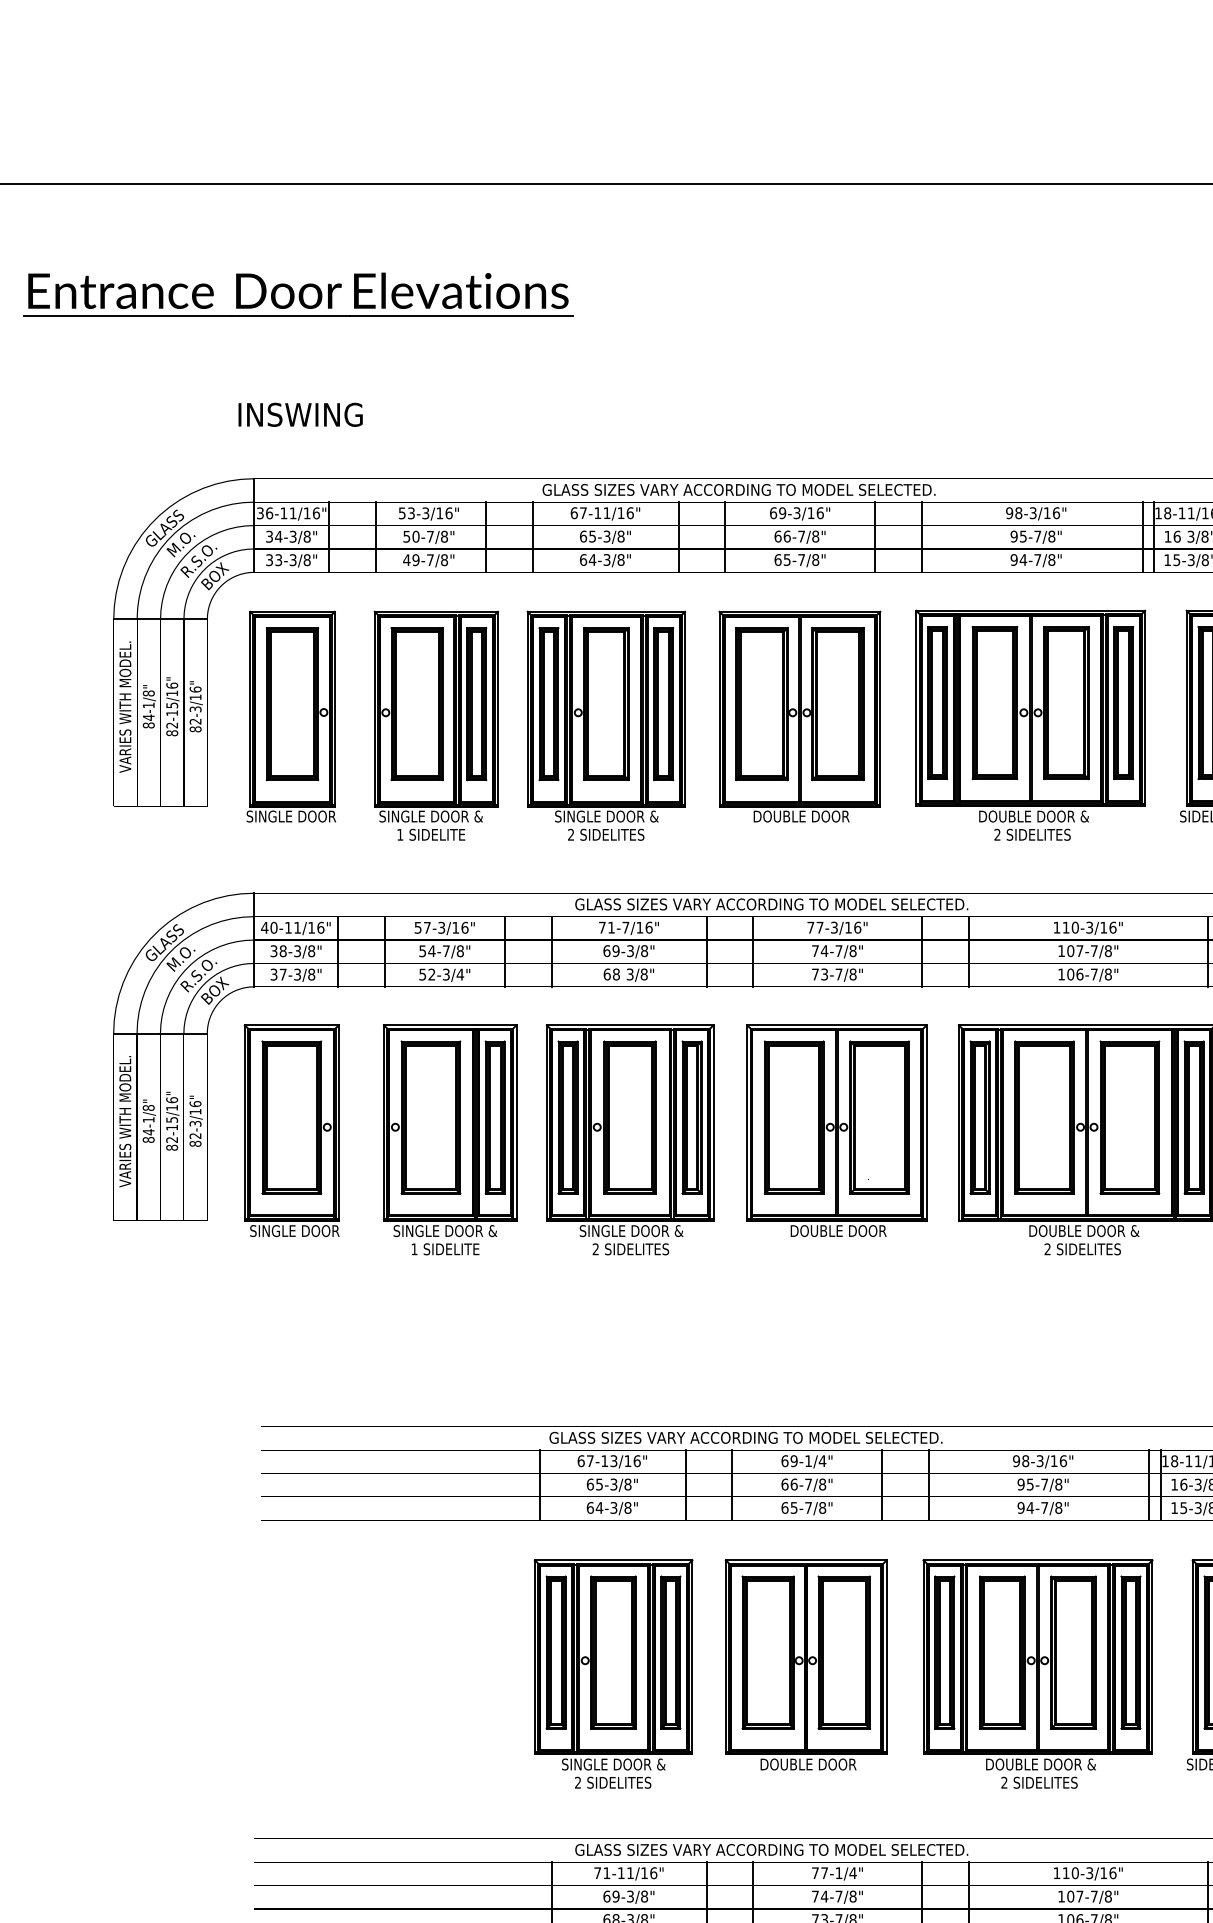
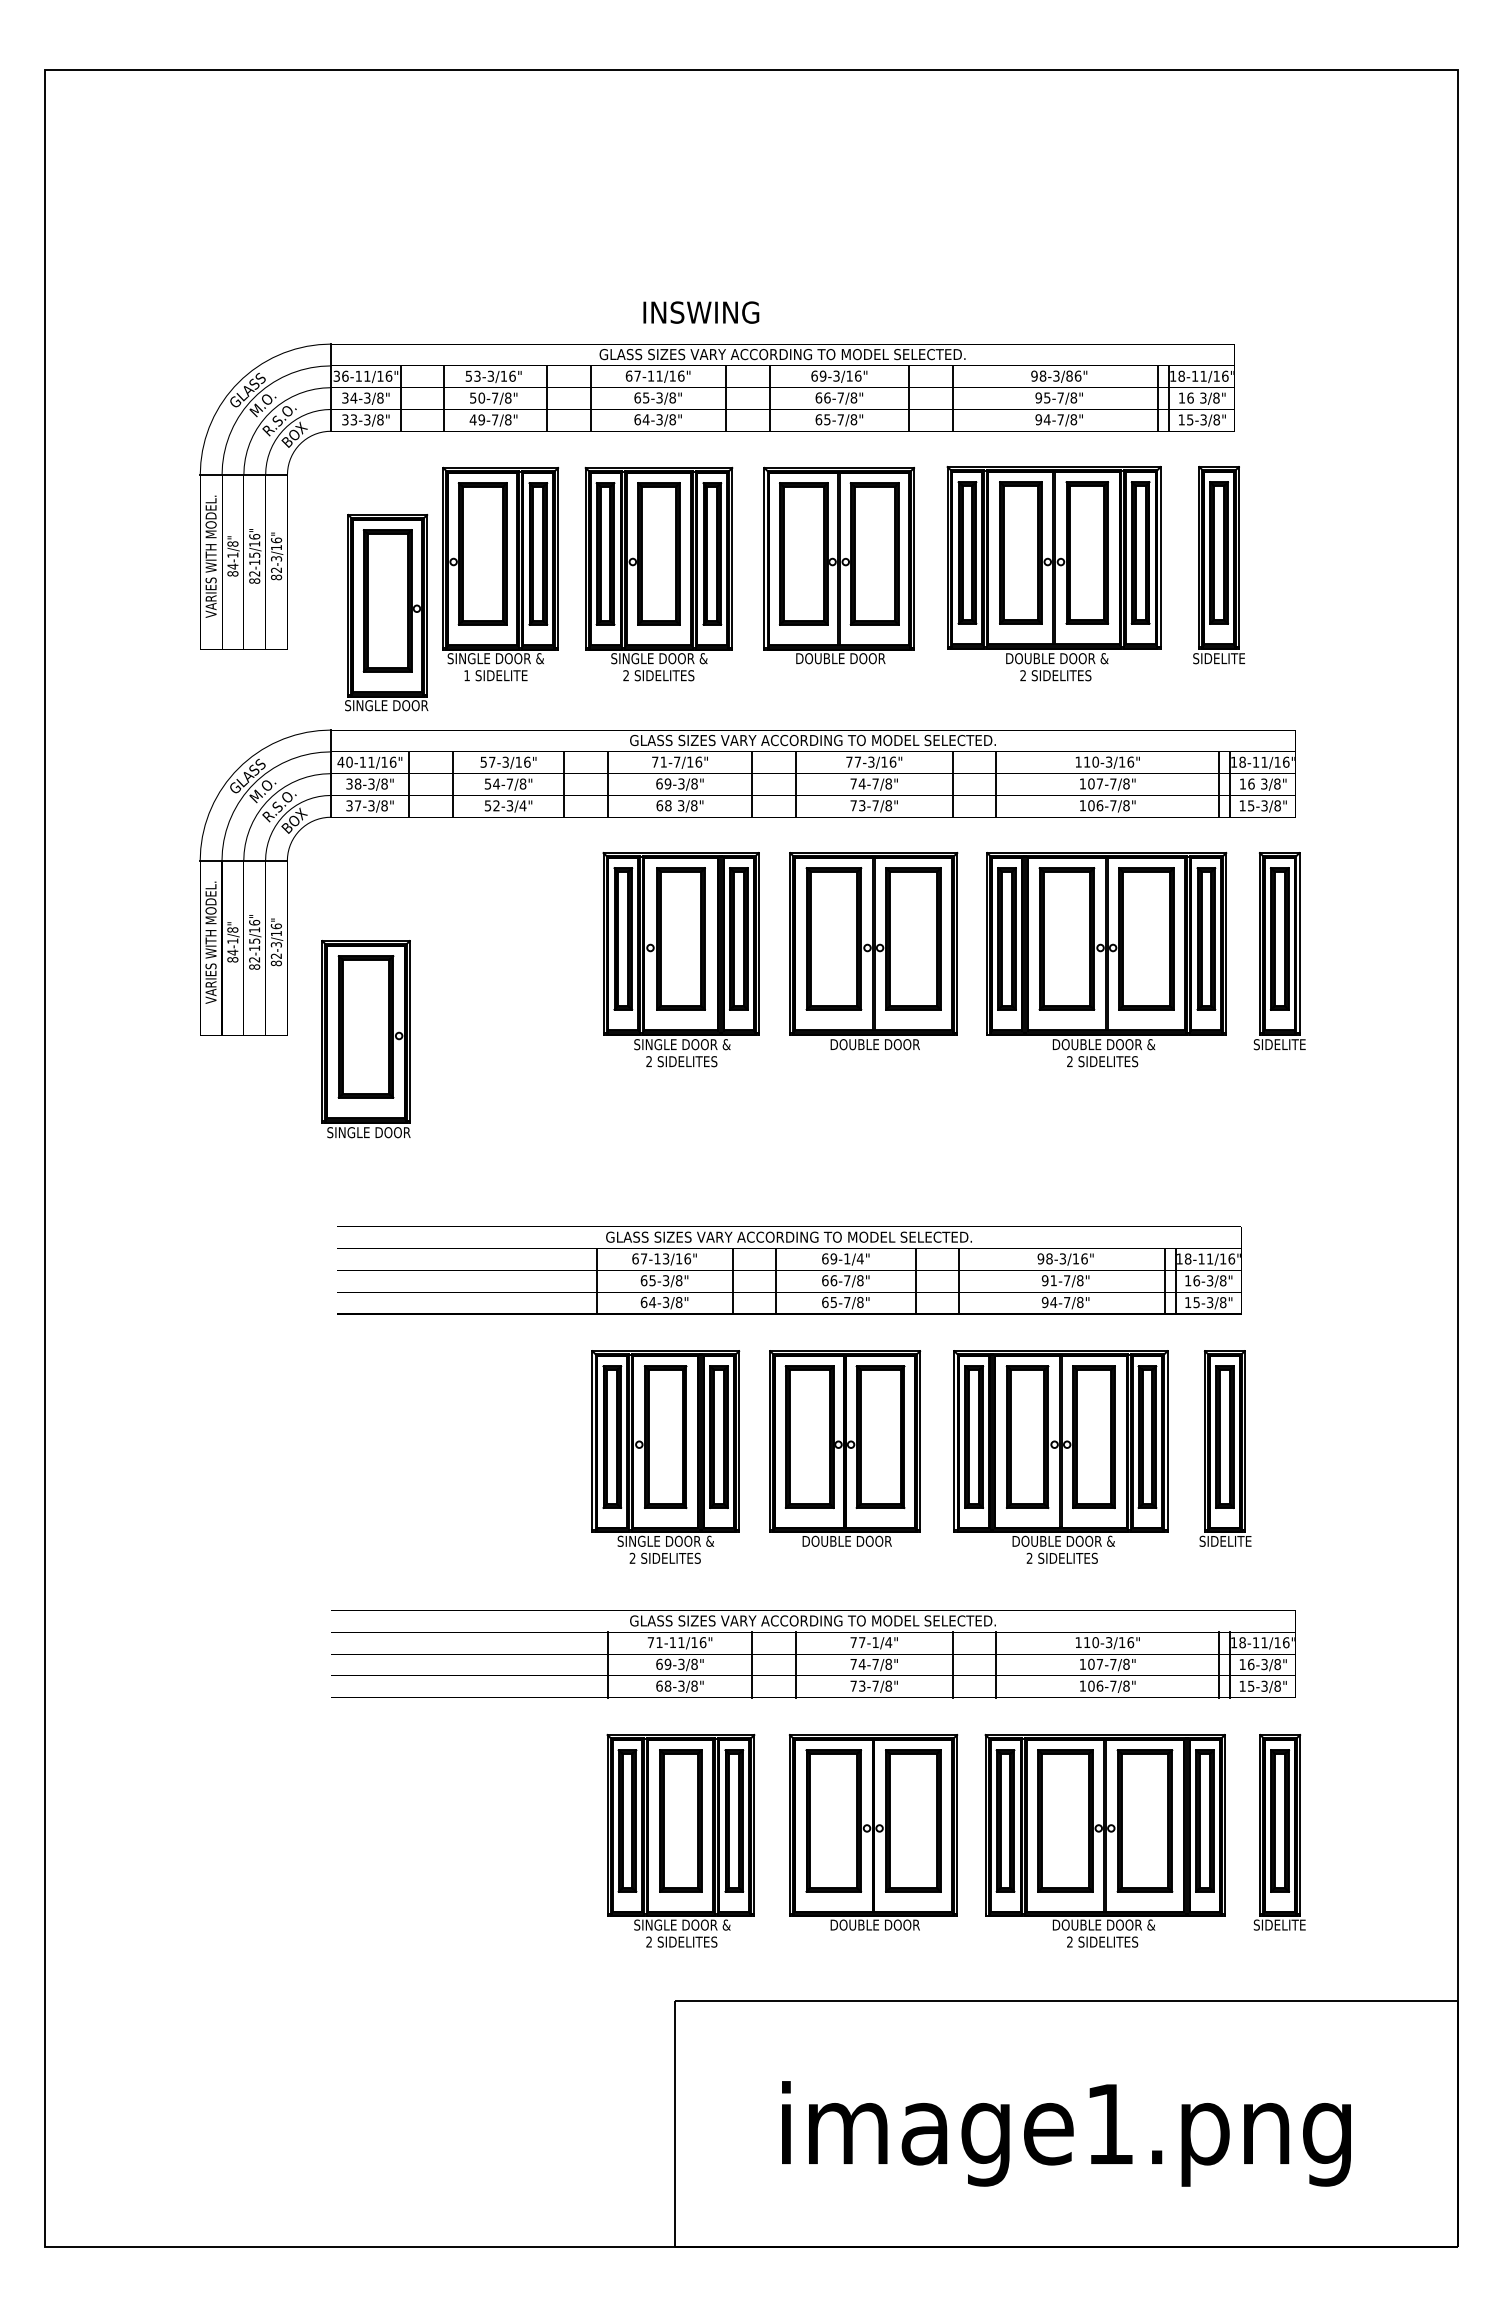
part: (298, 294) -> (372, 172), removed
text: (300, 414) -> (701, 312), moved
text: (1047, 512) -> (1069, 375), 98-3/16" -> 98-3/86"
part: (291, 716) -> (386, 612), moved
part: (291, 1131) -> (365, 1039), moved
part: (450, 1139) -> (513, 959), removed
text: (1030, 1484) -> (1053, 1280), 95-7/8" -> 91-7/8"

